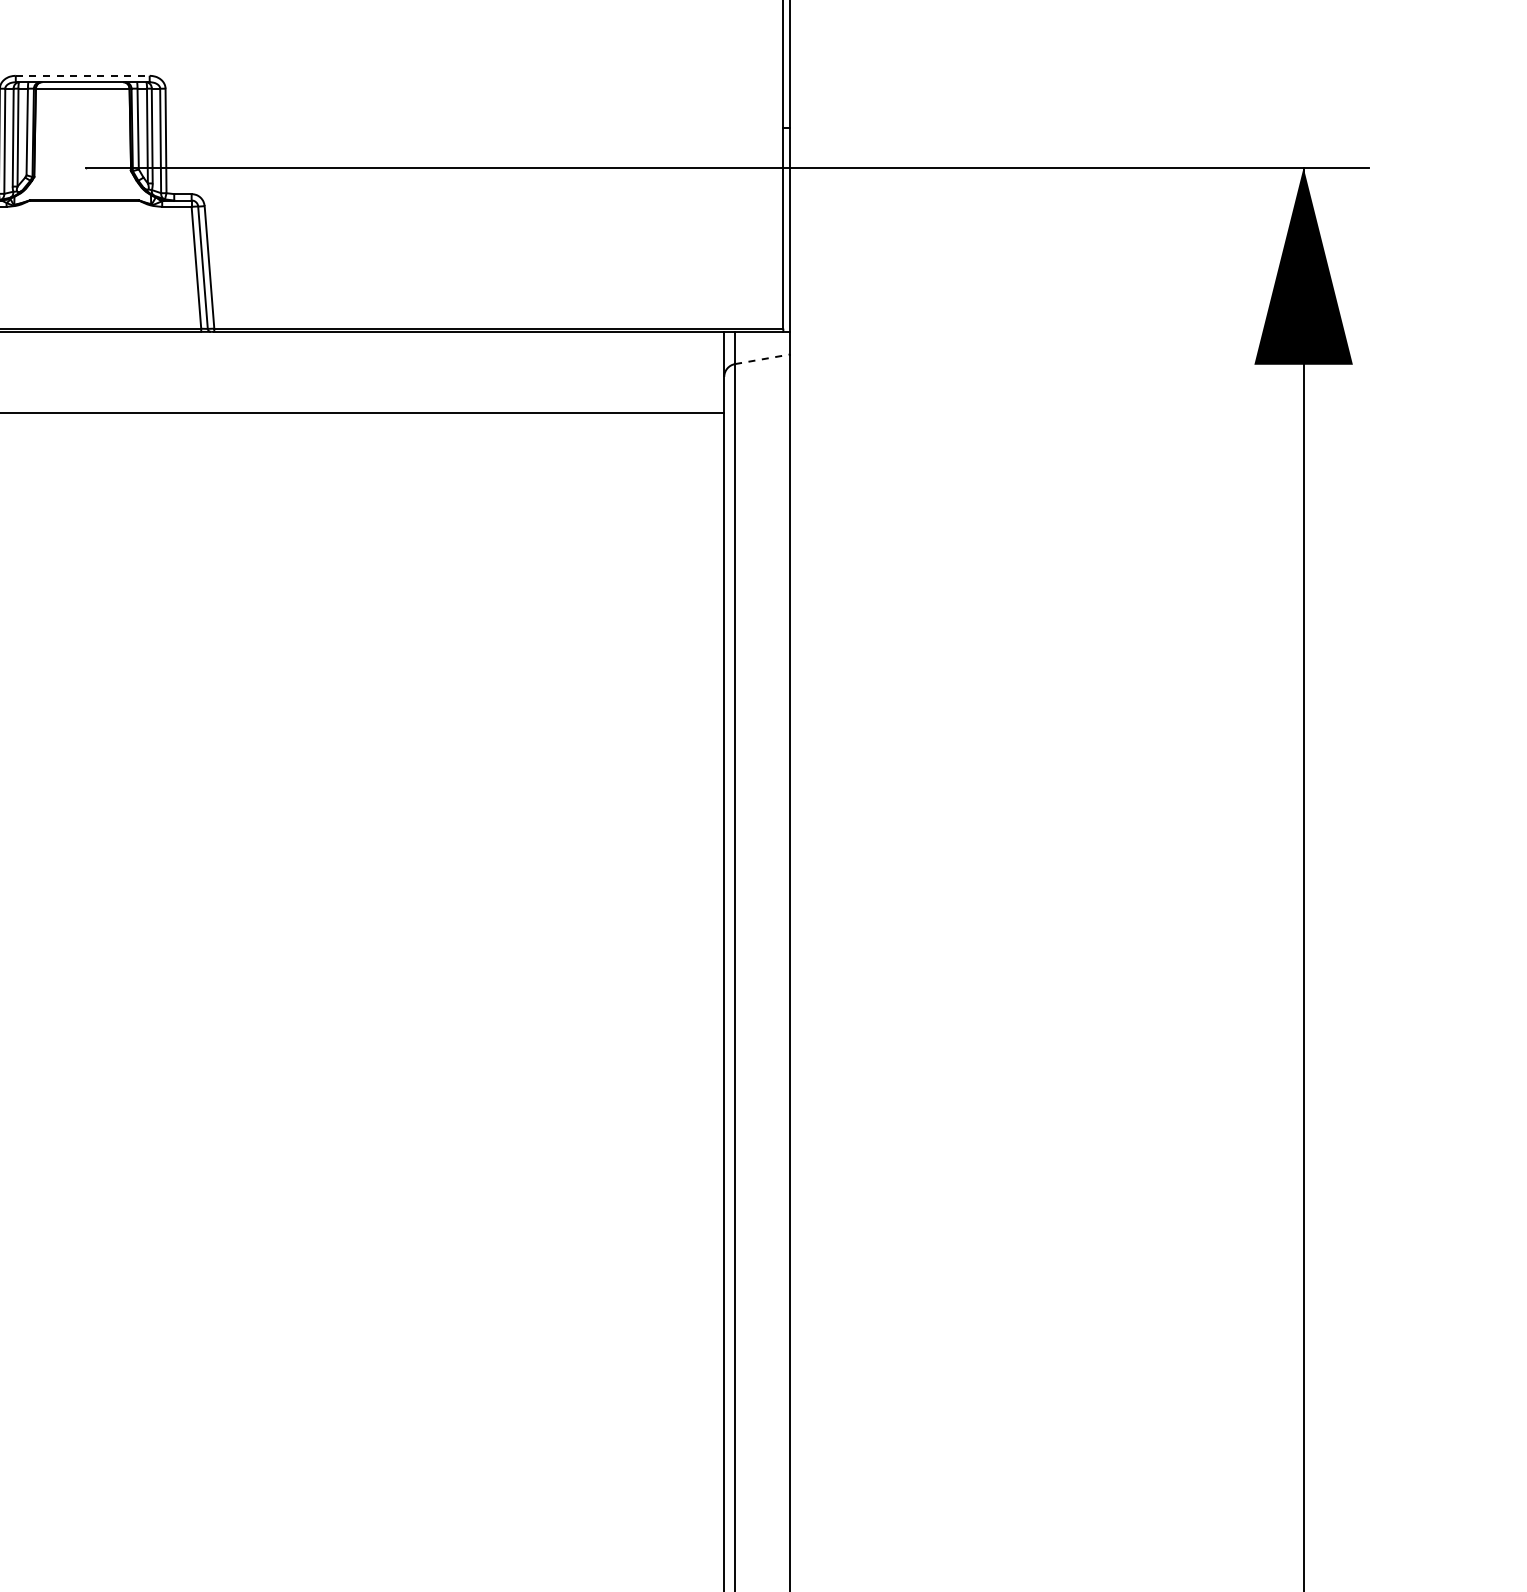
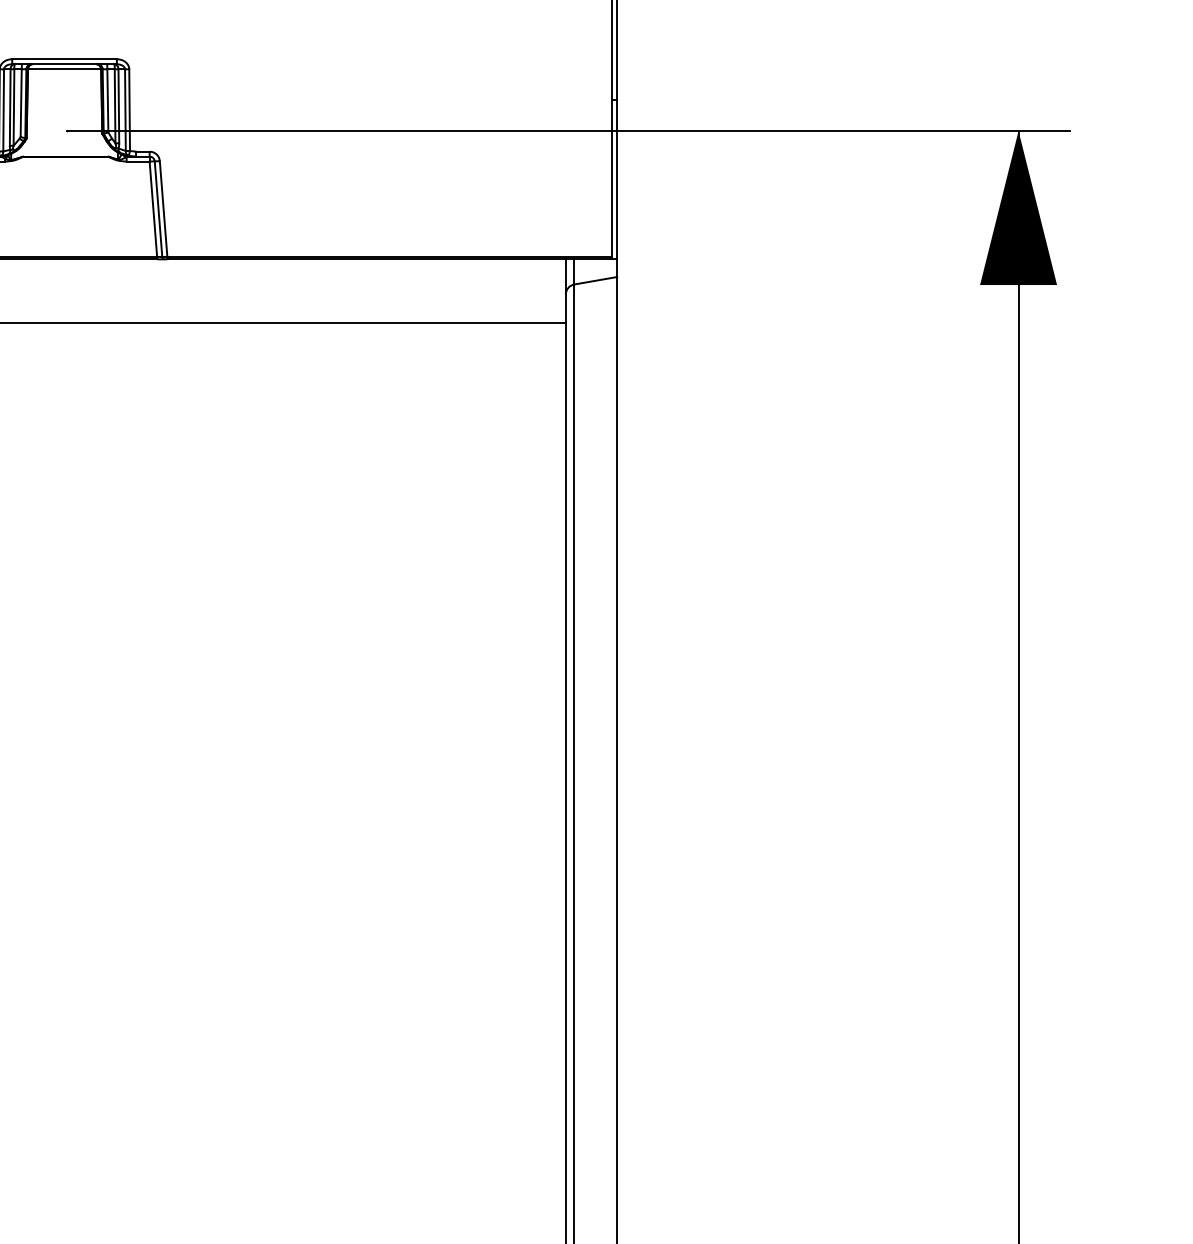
line: (82, 75) -> (64, 59), dashed -> solid
line: (762, 359) -> (595, 280), dashed -> solid

